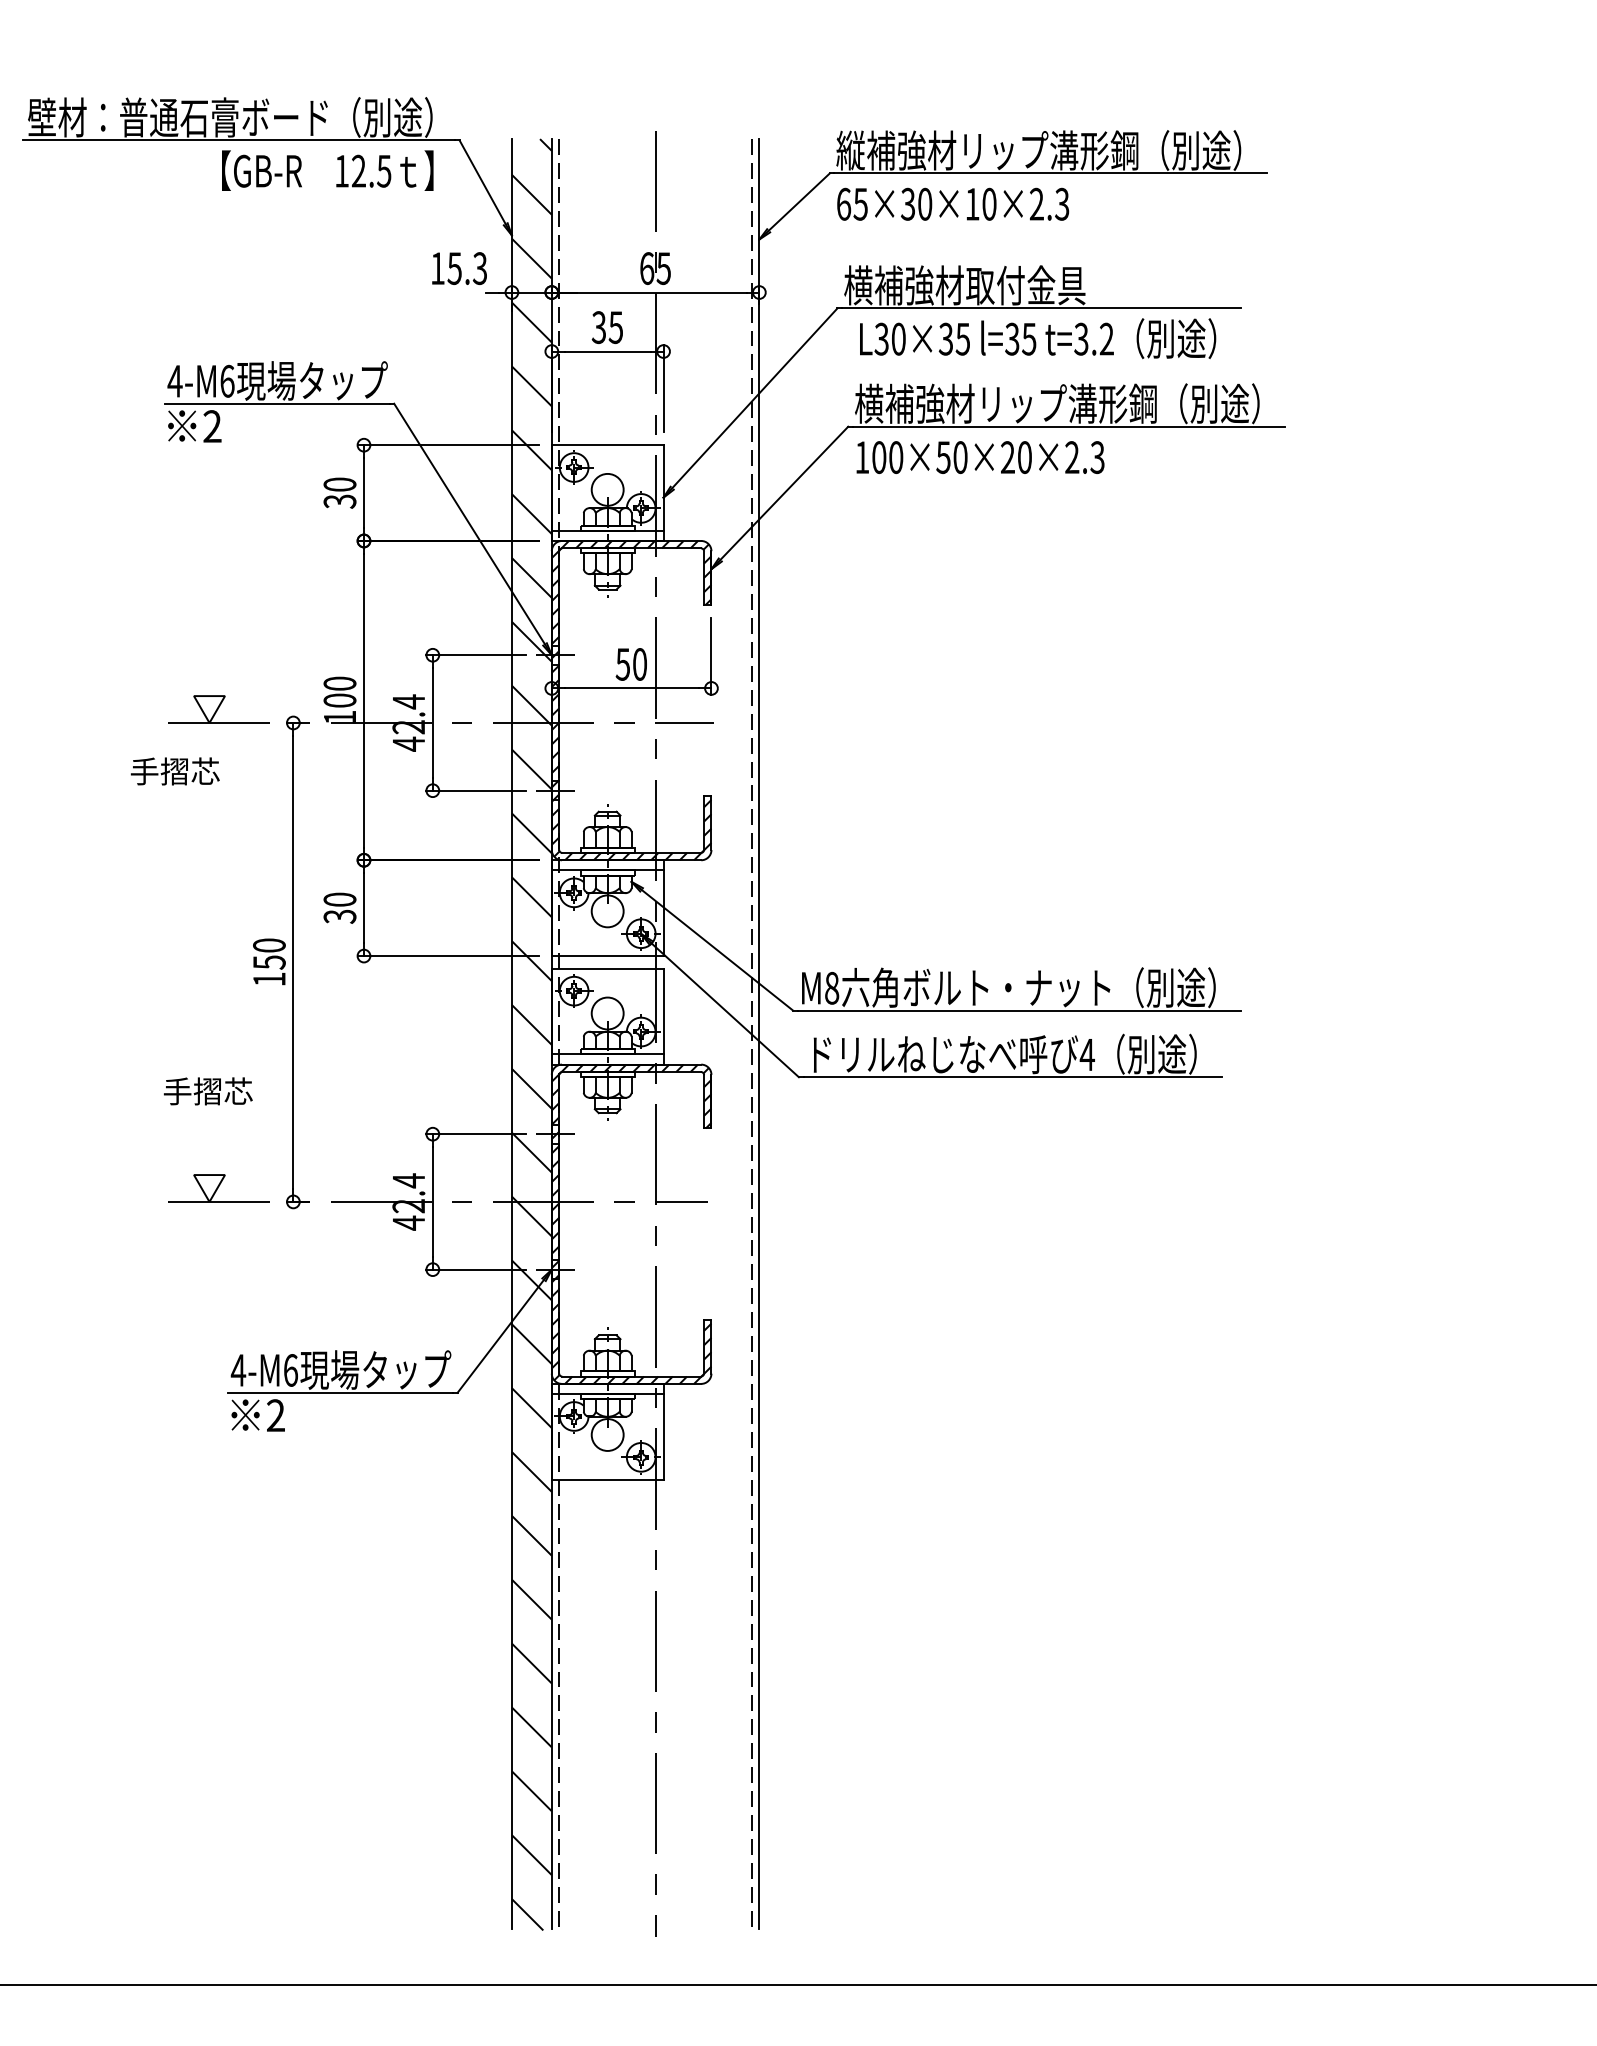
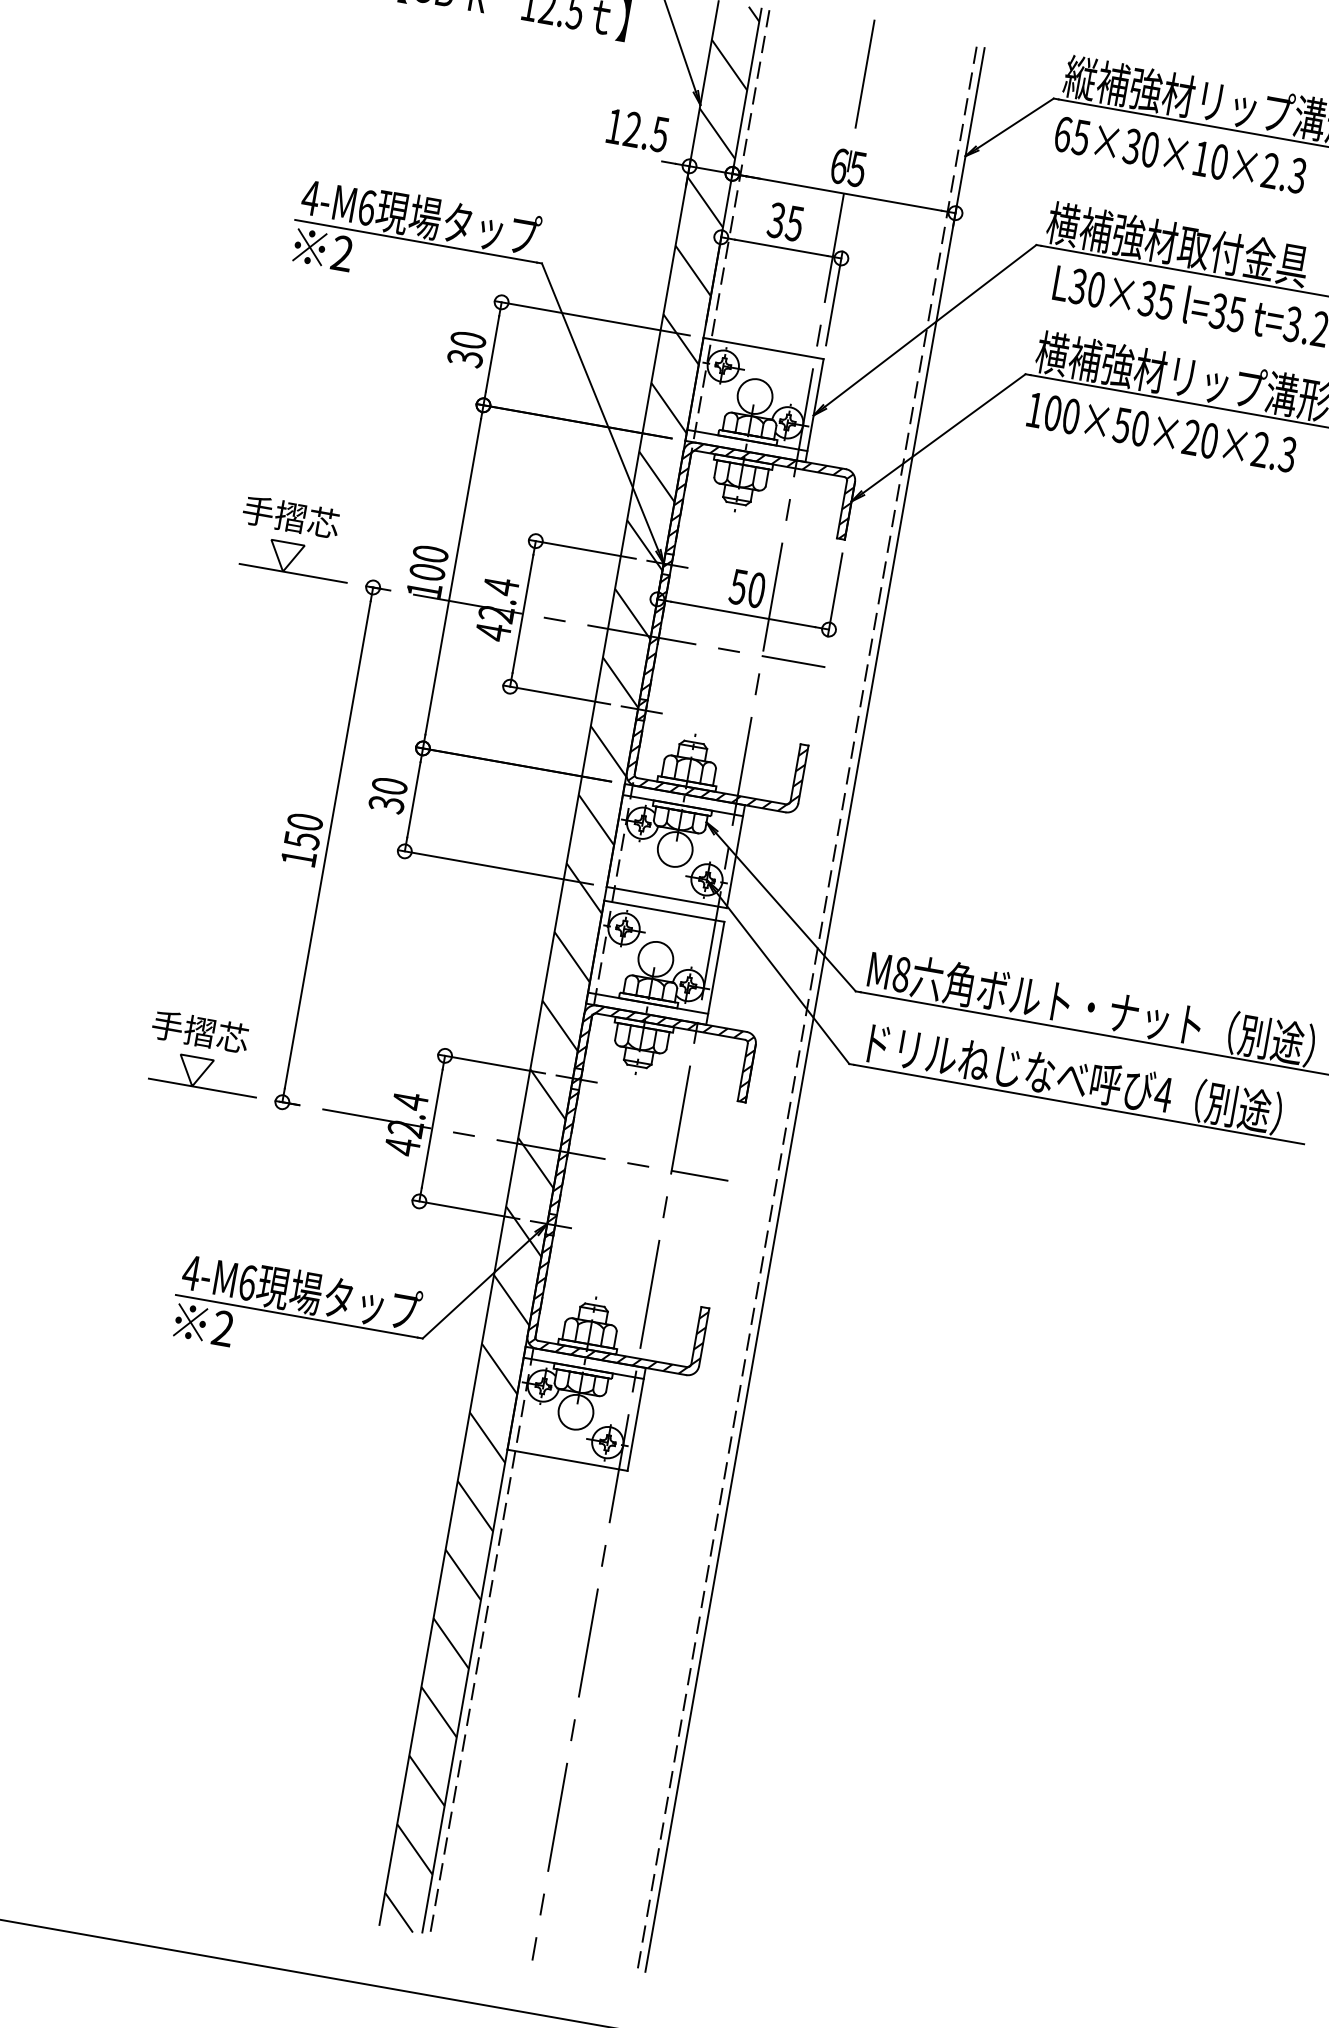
text: (467, 268) -> (646, 132), 15.3 -> 12.5
text: (174, 771) -> (290, 516), moved
text: (207, 1091) -> (199, 1031), moved

